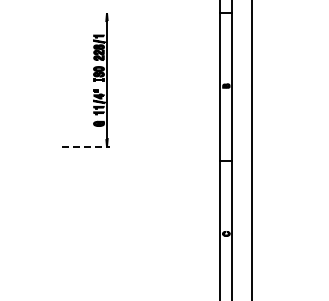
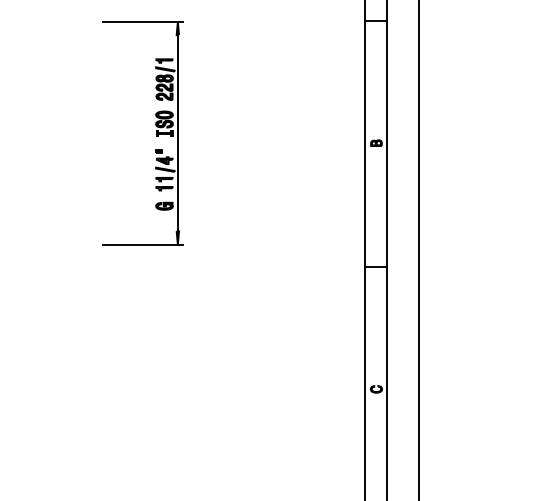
line: (86, 13) -> (143, 22), added
line: (86, 146) -> (143, 243), dashed -> solid

